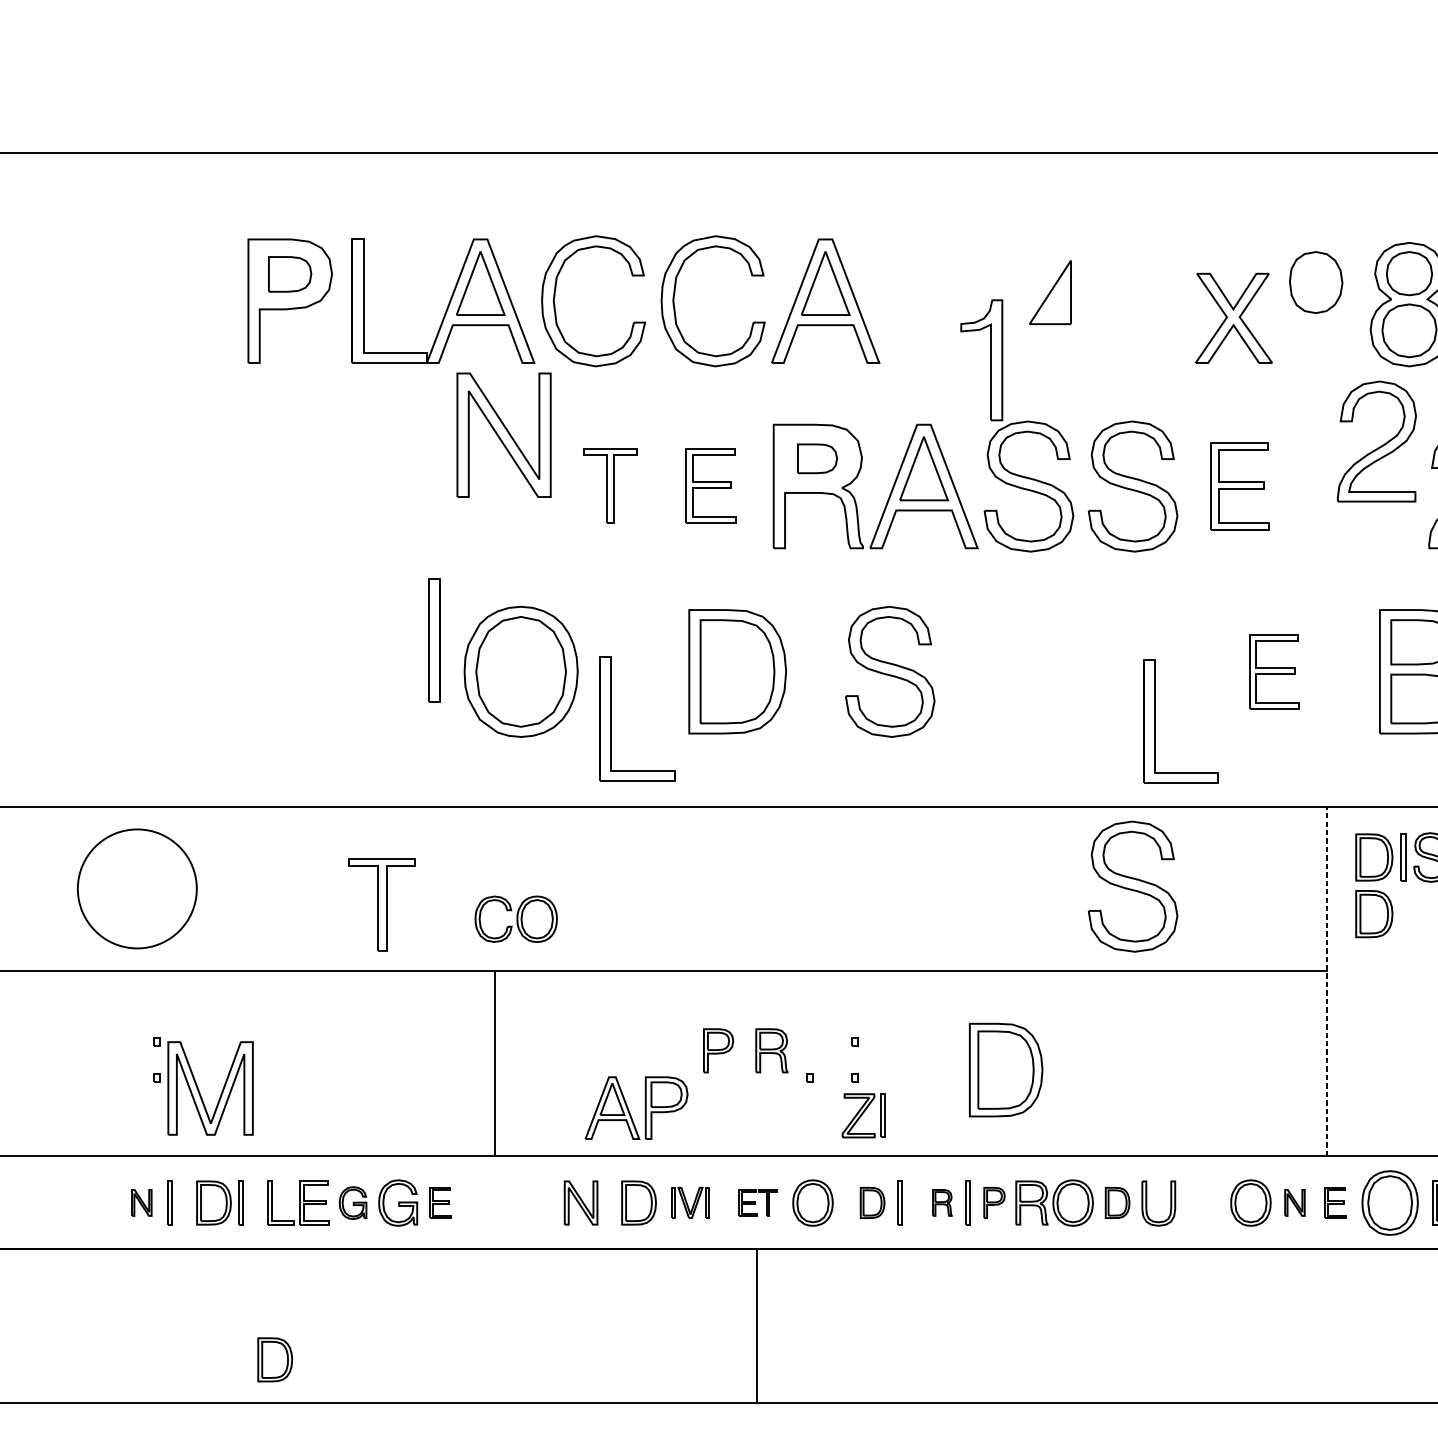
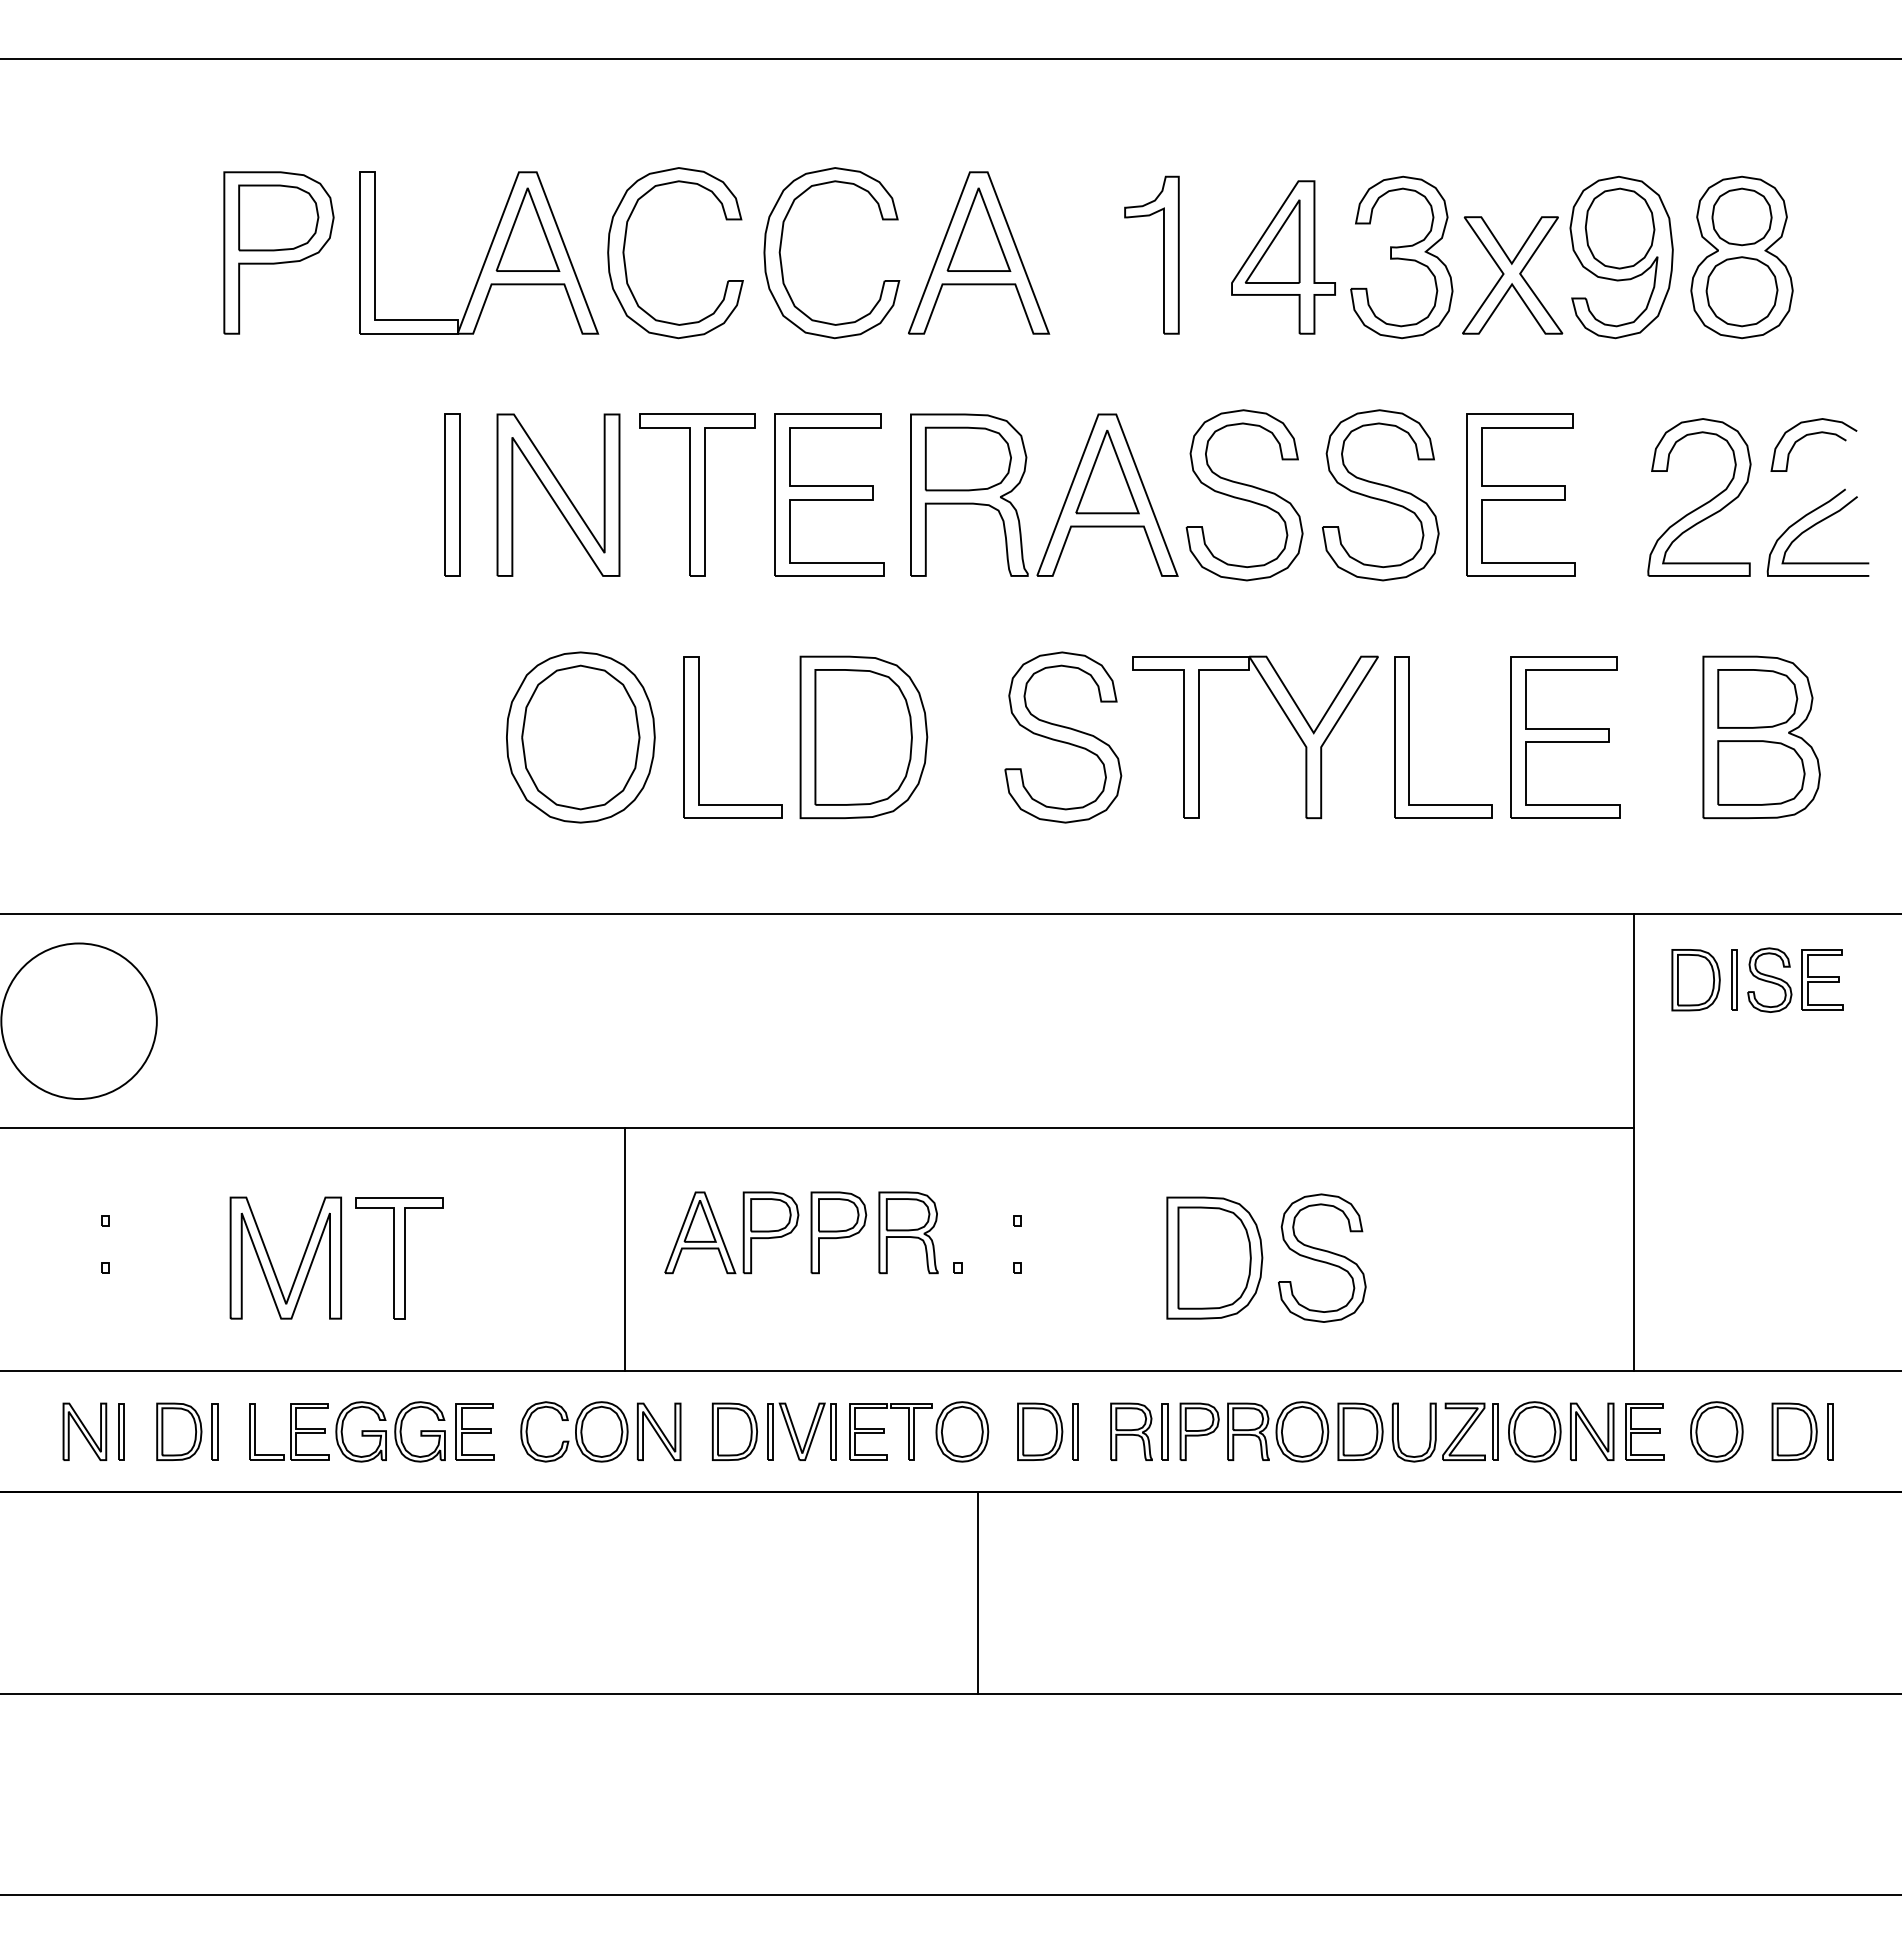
part: (289, 274) -> (278, 217), size x1.43
part: (1058, 304) -> (1283, 257), added
part: (1148, 304) -> (1401, 257), added
part: (1317, 304) -> (1621, 257), added
part: (990, 359) -> (1163, 254), moved
part: (504, 434) -> (558, 494), moved
part: (1379, 446) -> (1702, 504), moved
part: (816, 458) -> (967, 458), size x1.67
part: (610, 485) -> (697, 494), size x1.67
part: (711, 485) -> (829, 494), size x1.67
part: (1240, 485) -> (1520, 494), size x1.43
part: (434, 639) -> (452, 494), moved
part: (1060, 655) -> (1285, 716), added
part: (1274, 671) -> (1565, 737), size x1.67
part: (611, 719) -> (699, 737), moved
part: (1155, 721) -> (1409, 737), moved
part: (1132, 886) -> (1380, 1018), removed
part: (382, 905) -> (399, 1258), moved
part: (1373, 914) -> (1695, 1054), removed
part: (516, 918) -> (574, 1431), moved
line: (1327, 981) -> (1634, 1142), dashed -> solid
part: (718, 1050) -> (838, 1232), size x1.43
part: (771, 1050) -> (908, 1232), size x1.43
line: (494, 1063) -> (625, 1249), moved
part: (1088, 1069) -> (1322, 1257), added
part: (199, 1091) -> (271, 1261), moved
part: (629, 1110) -> (722, 1236), moved
part: (863, 1115) -> (1470, 1431), moved
part: (141, 1202) -> (84, 1431), size x1.67
part: (352, 1202) -> (360, 1431), size x1.43
part: (439, 1202) -> (474, 1431), size x1.43
part: (689, 1202) -> (801, 1431), size x1.43
part: (758, 1202) -> (890, 1431), size x1.67
part: (872, 1202) -> (1040, 1431), size x1.43
part: (942, 1202) -> (1131, 1431), size x1.67
part: (994, 1202) -> (1199, 1431), size x1.43
part: (1117, 1202) -> (1360, 1431), size x1.43
part: (1295, 1202) -> (1592, 1431), size x1.67
part: (1334, 1202) -> (1644, 1431), size x1.43
part: (1389, 1202) -> (1716, 1431), size x0.71
line: (757, 1325) -> (978, 1592), moved
part: (275, 1359) -> (259, 1636), removed

